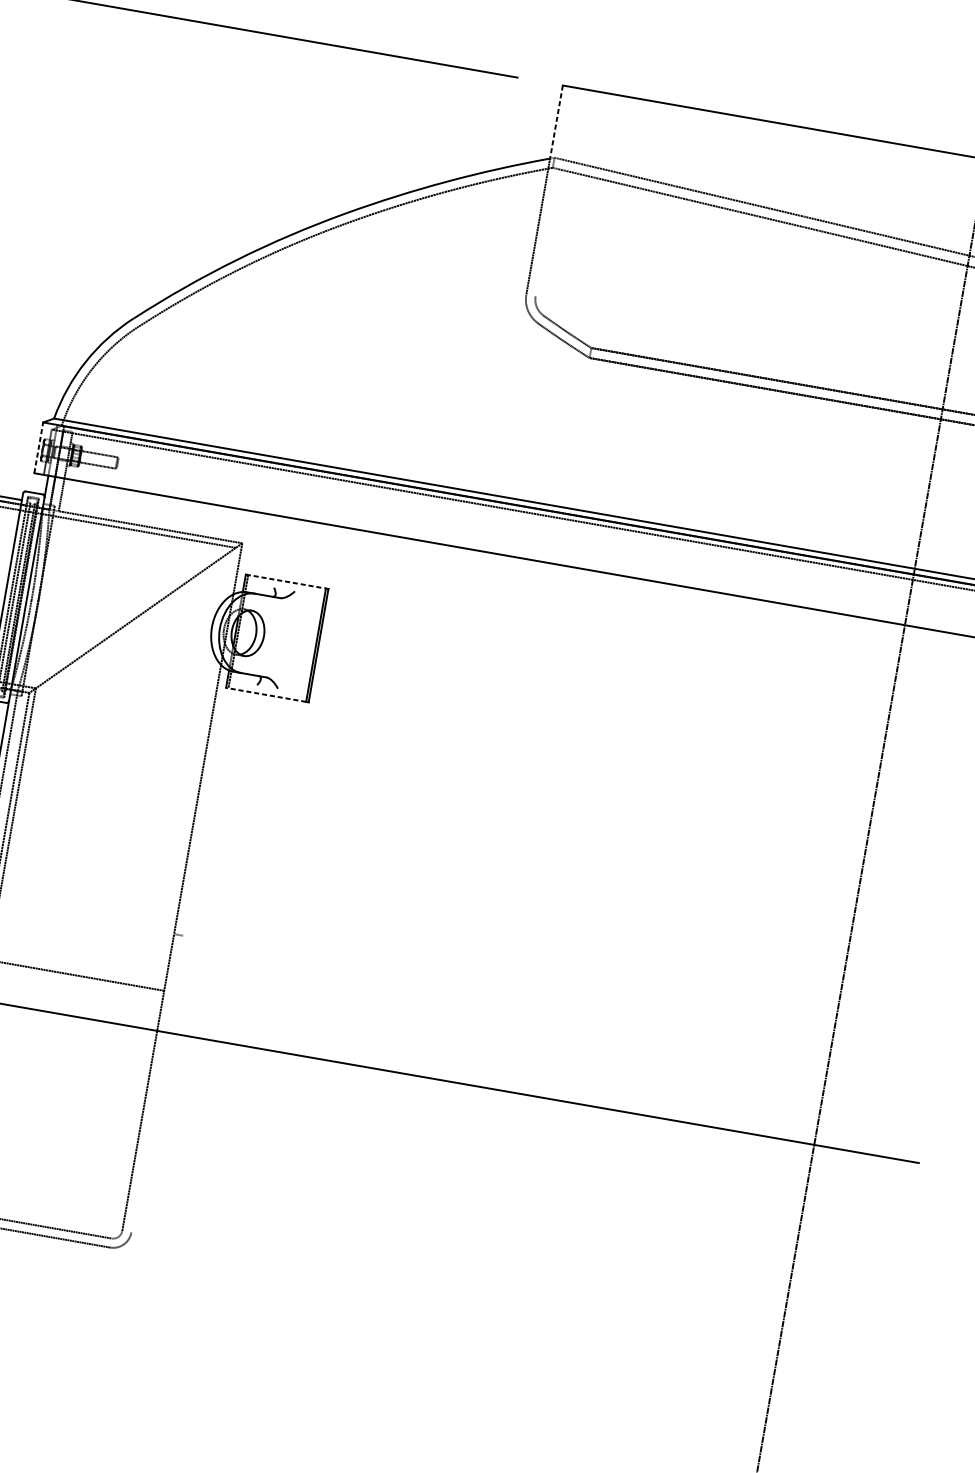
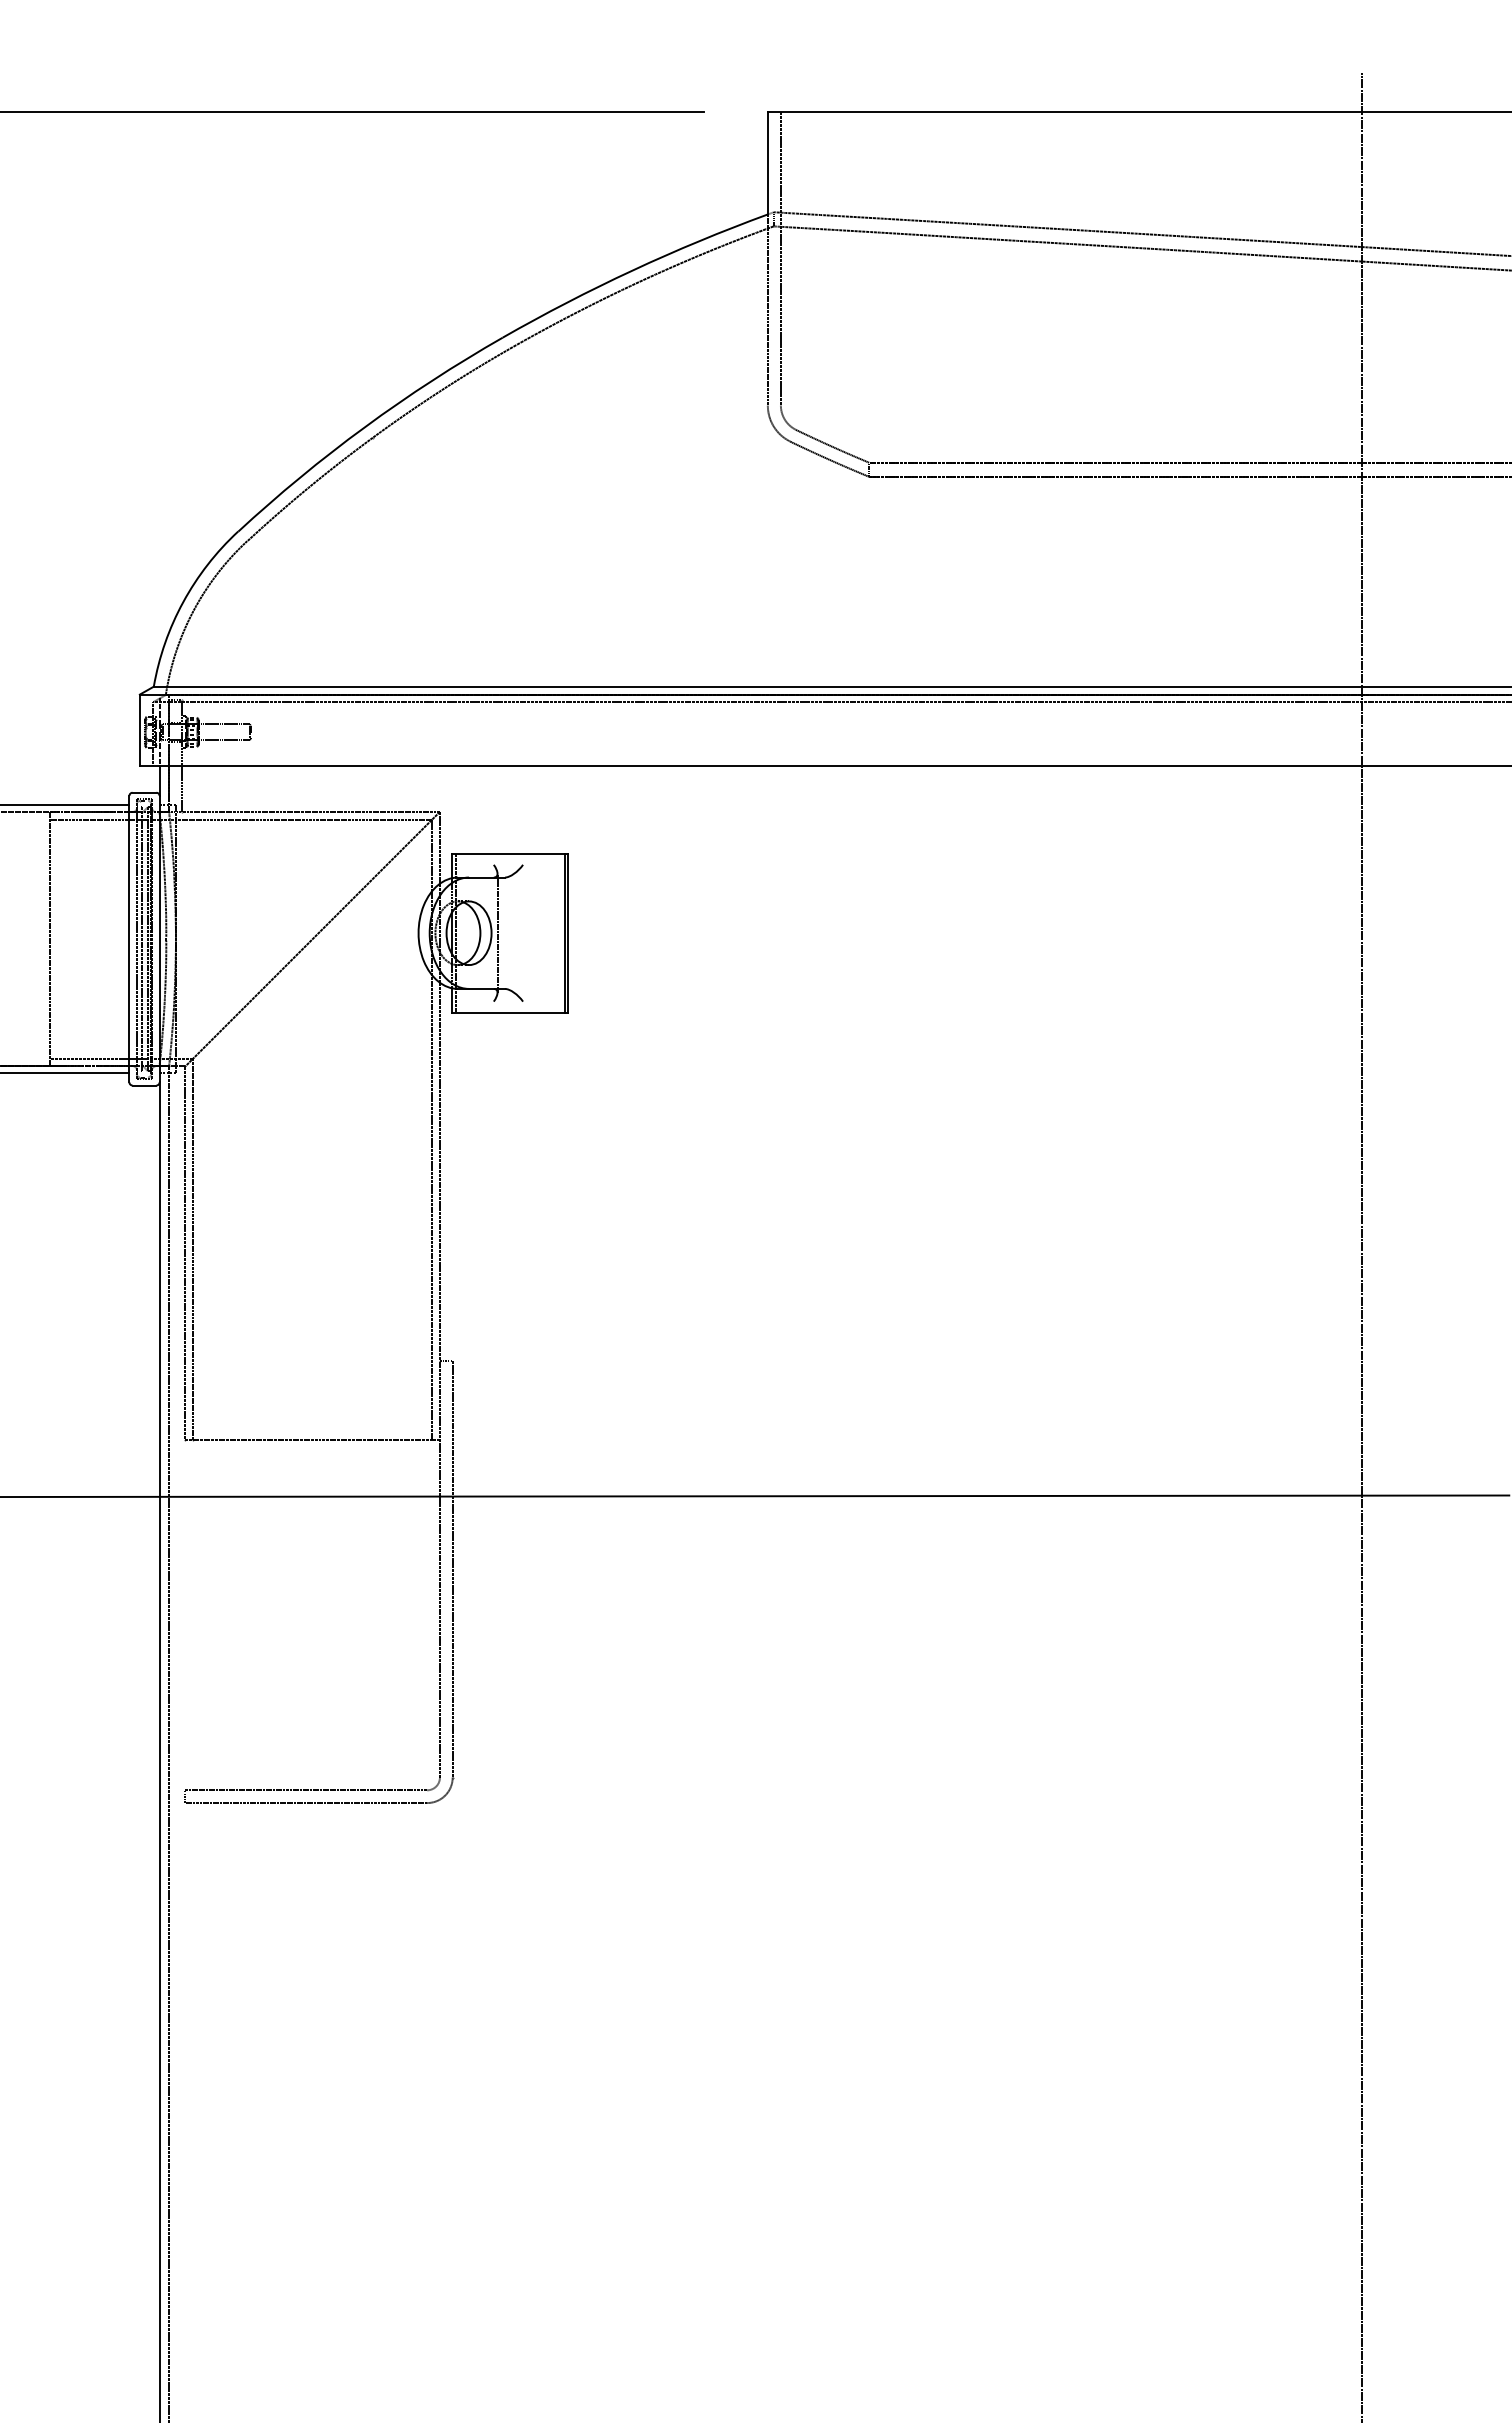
line: (556, 122) -> (767, 163), dashed -> solid
line: (553, 191) -> (780, 258), added
line: (38, 448) -> (139, 730), dashed -> solid
line: (285, 581) -> (508, 853), dashed -> solid
line: (268, 636) -> (497, 932), added
line: (265, 694) -> (507, 1012), dashed -> solid
line: (197, 768) -> (432, 1129), added
line: (157, 1083) -> (452, 1568), added

